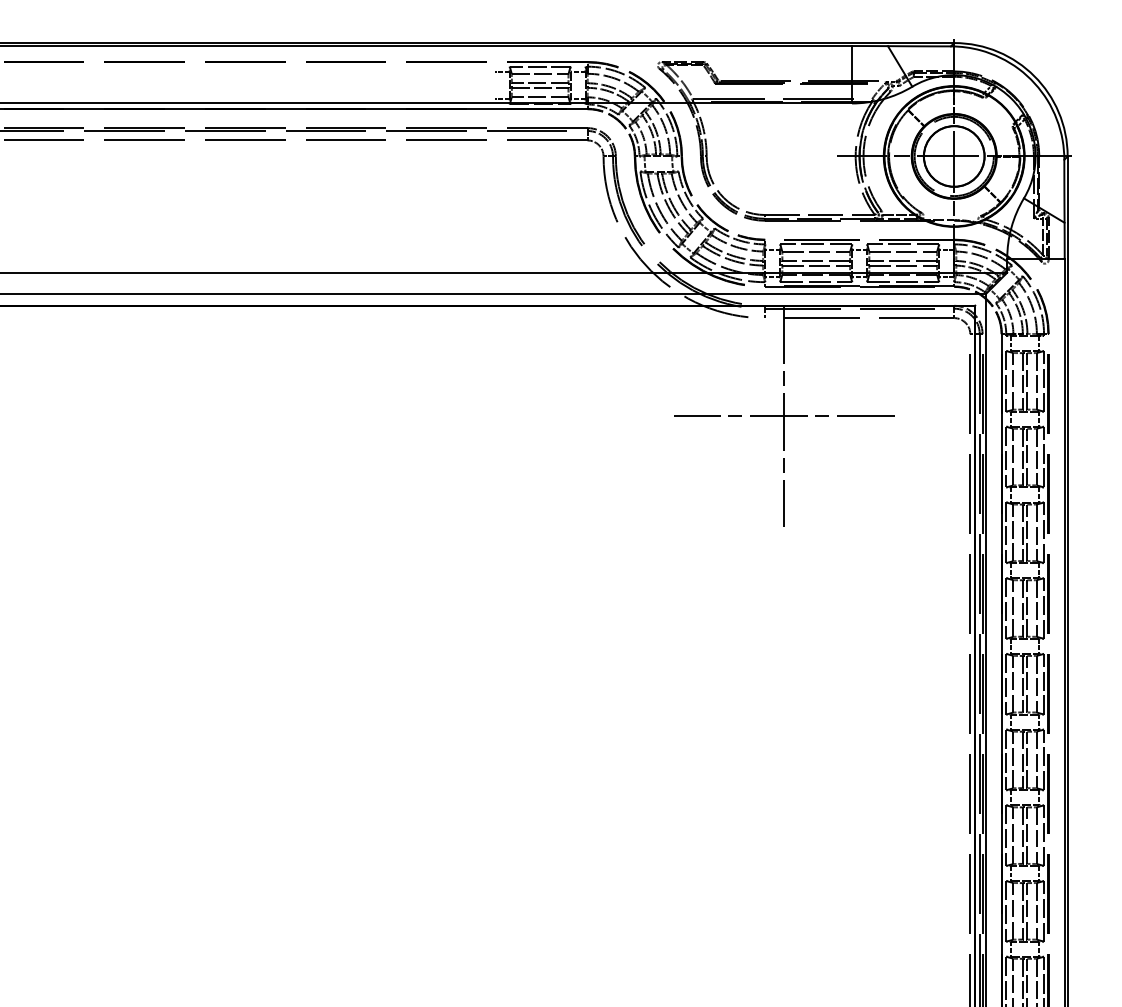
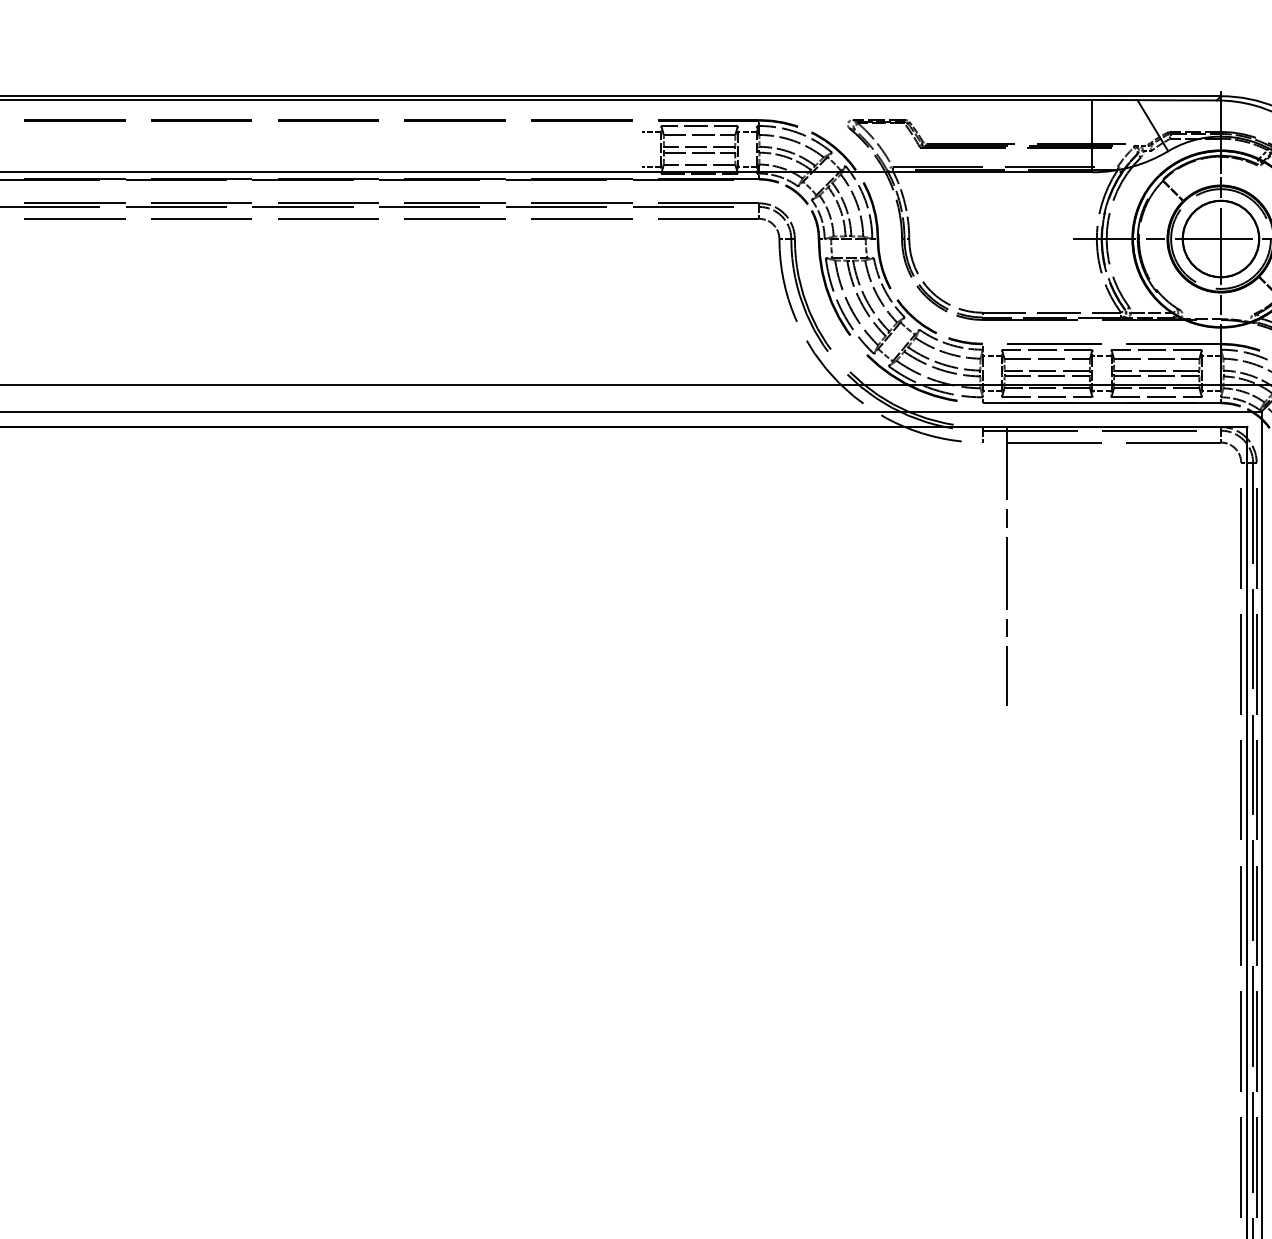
line: (783, 416) -> (1005, 566), removed

